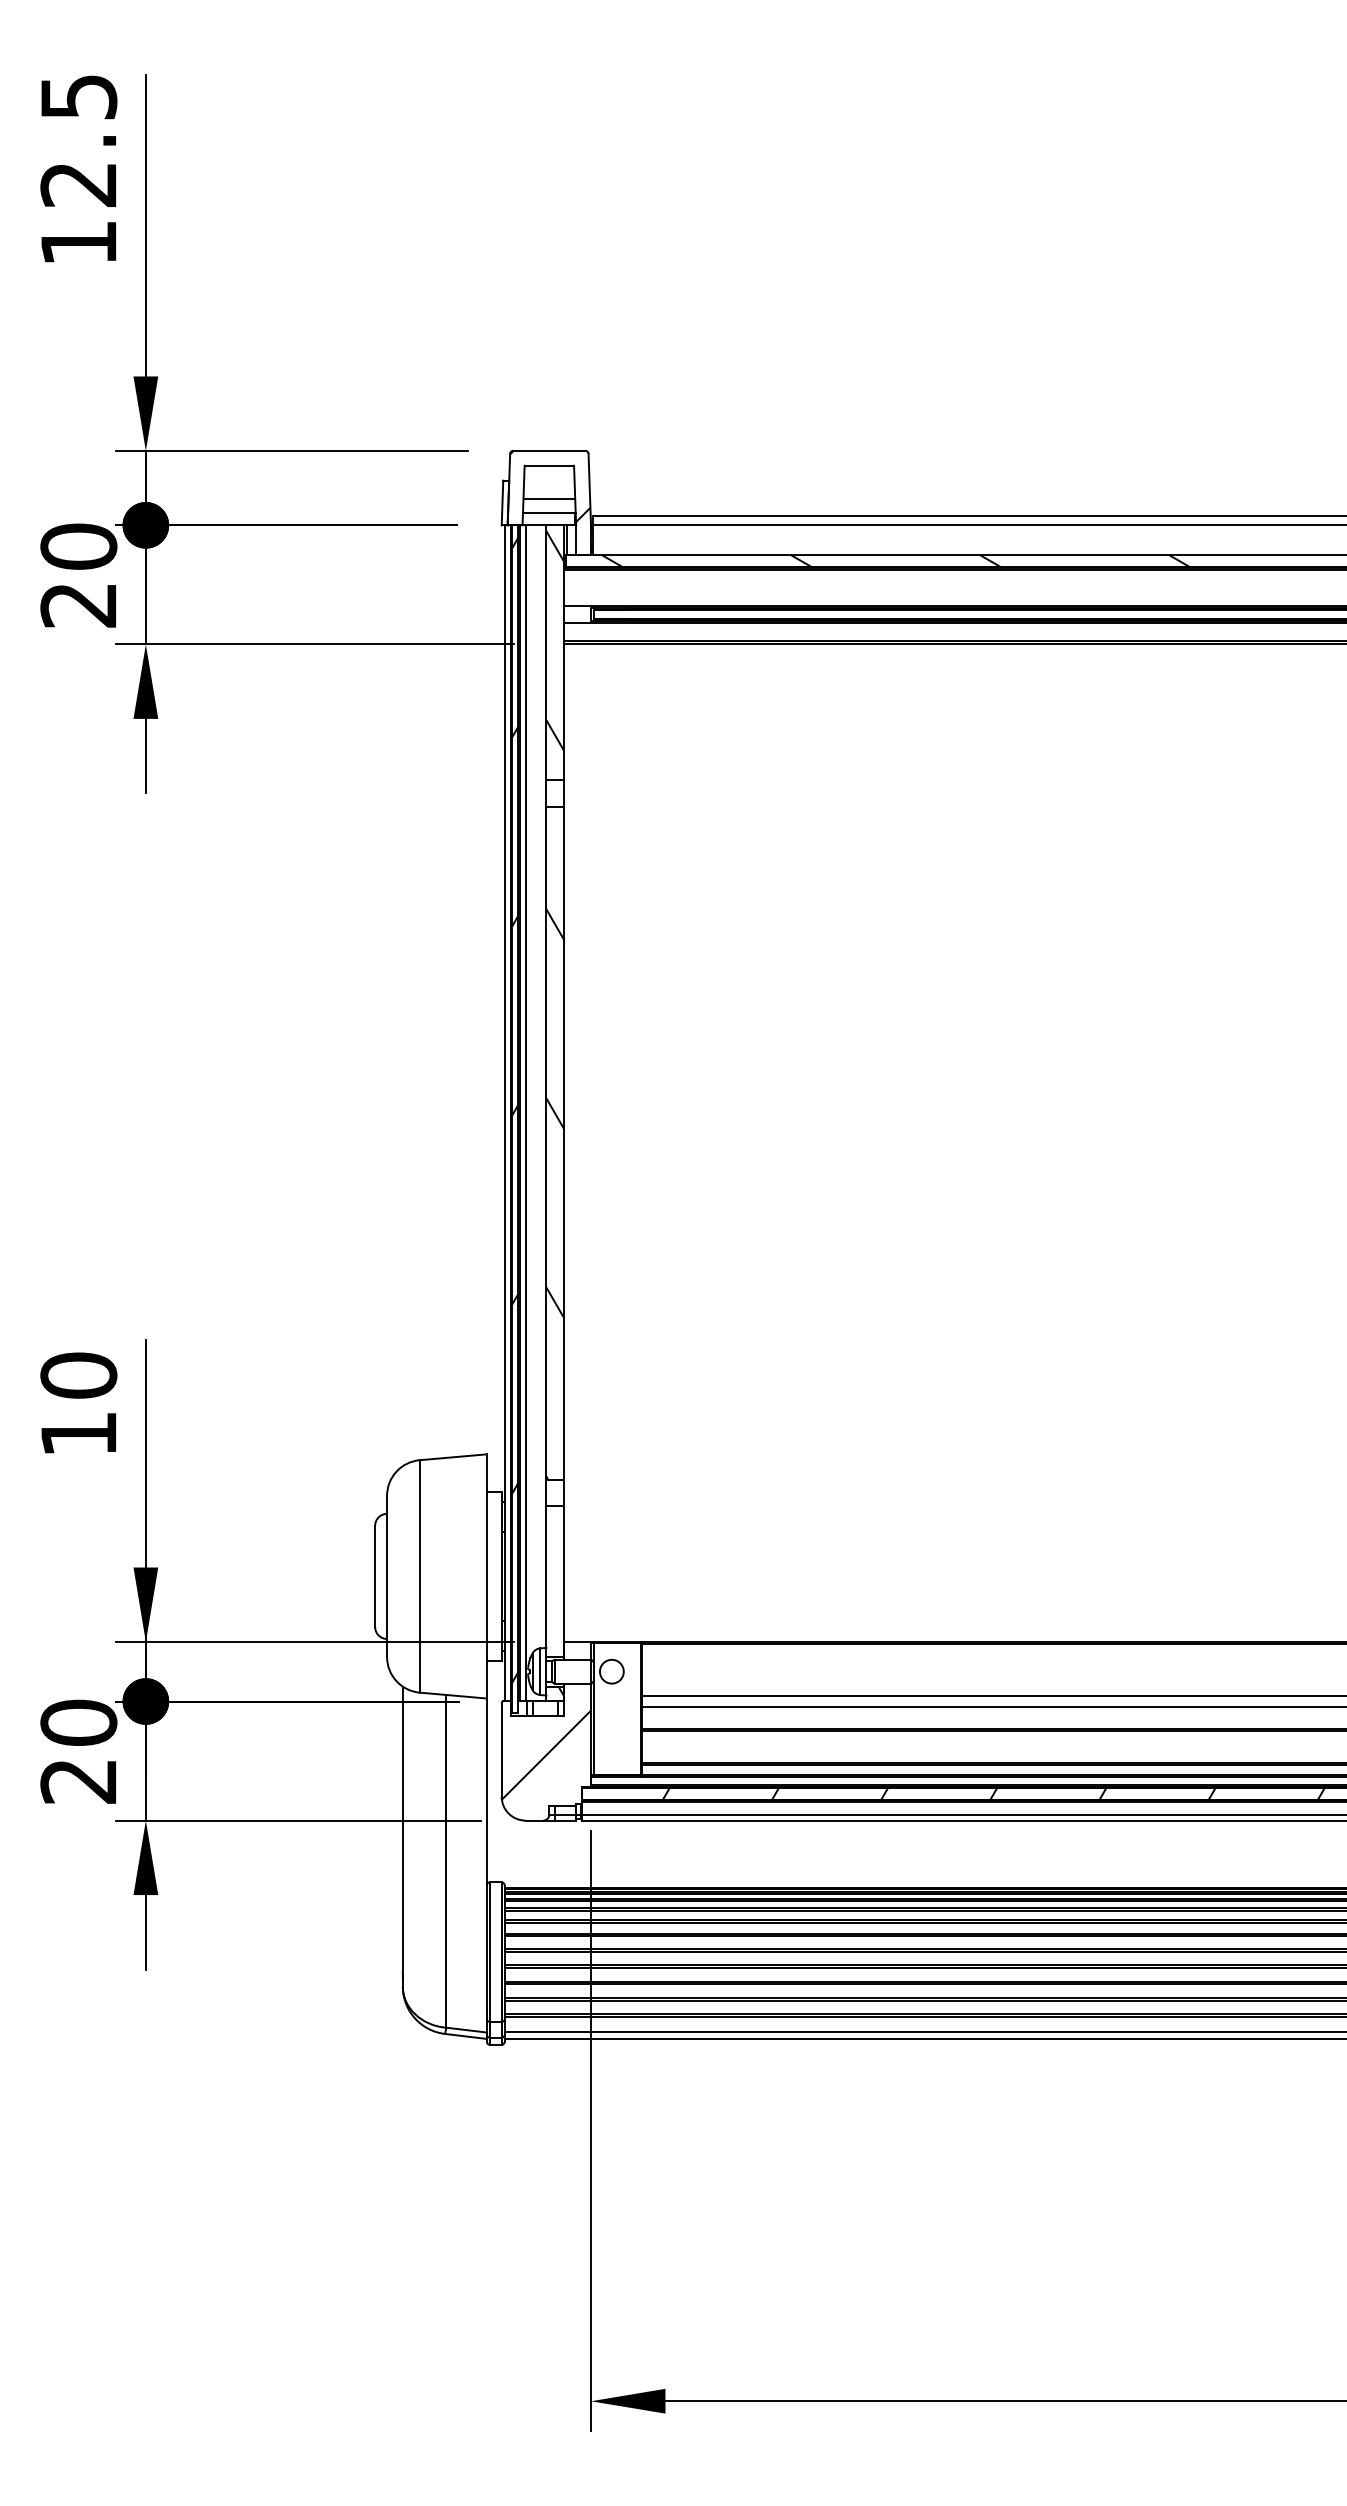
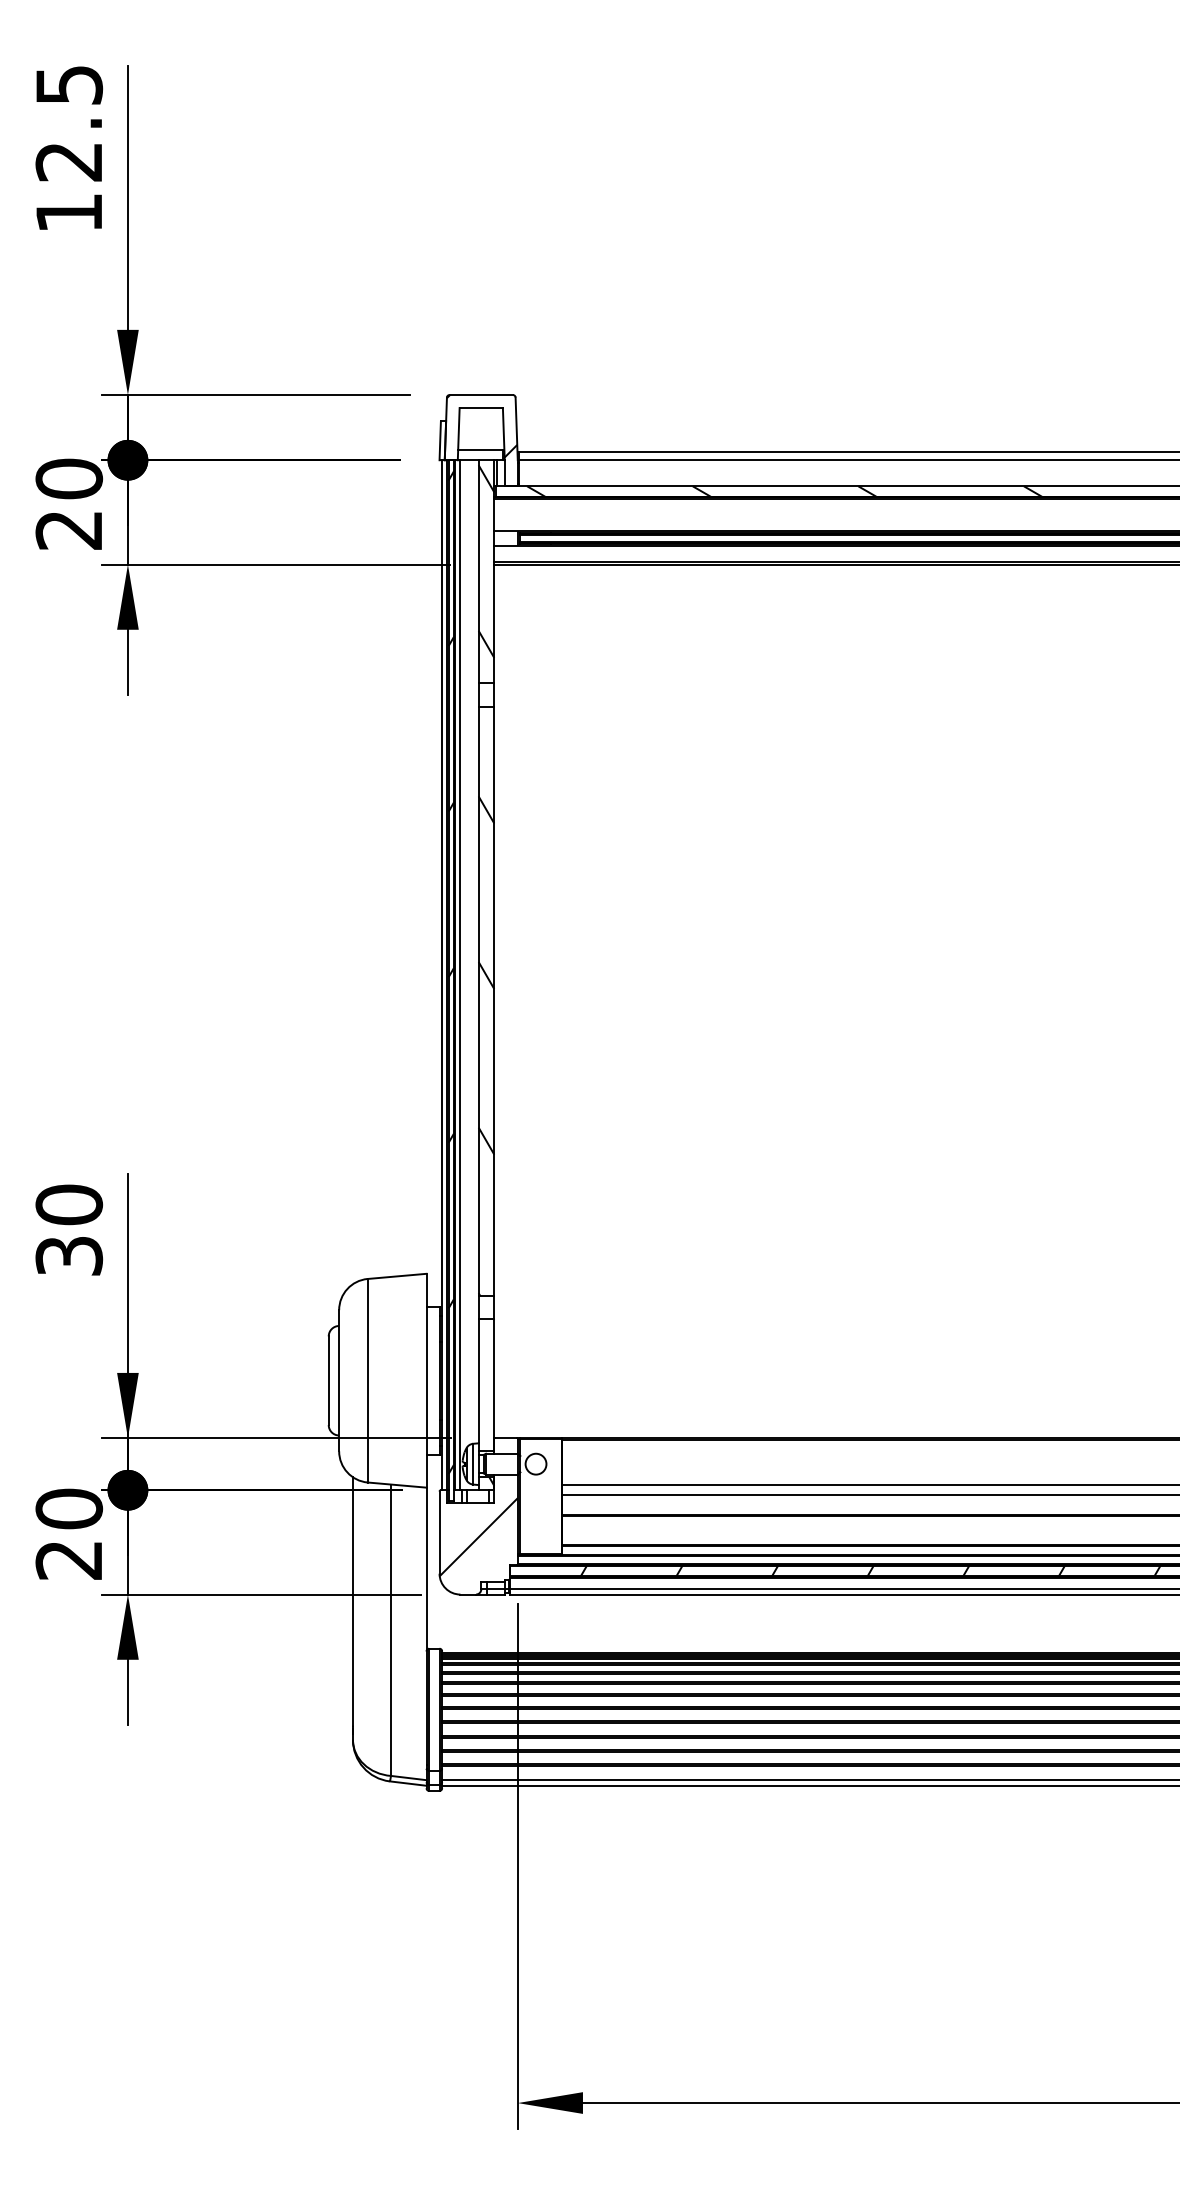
line: (548, 498) -> (480, 436), removed
text: (79, 1434) -> (69, 1256), 10 -> 30

